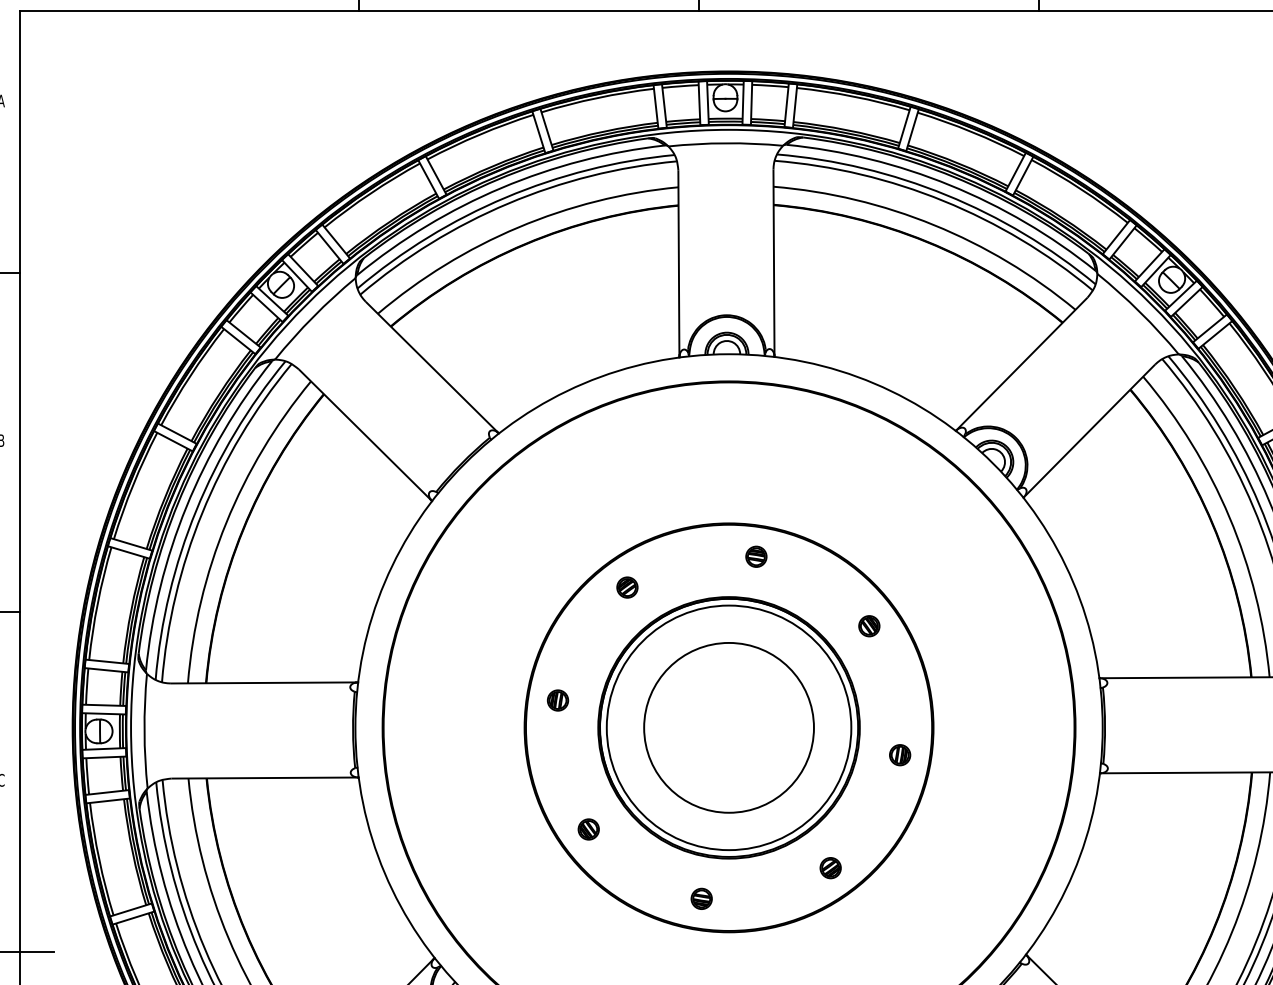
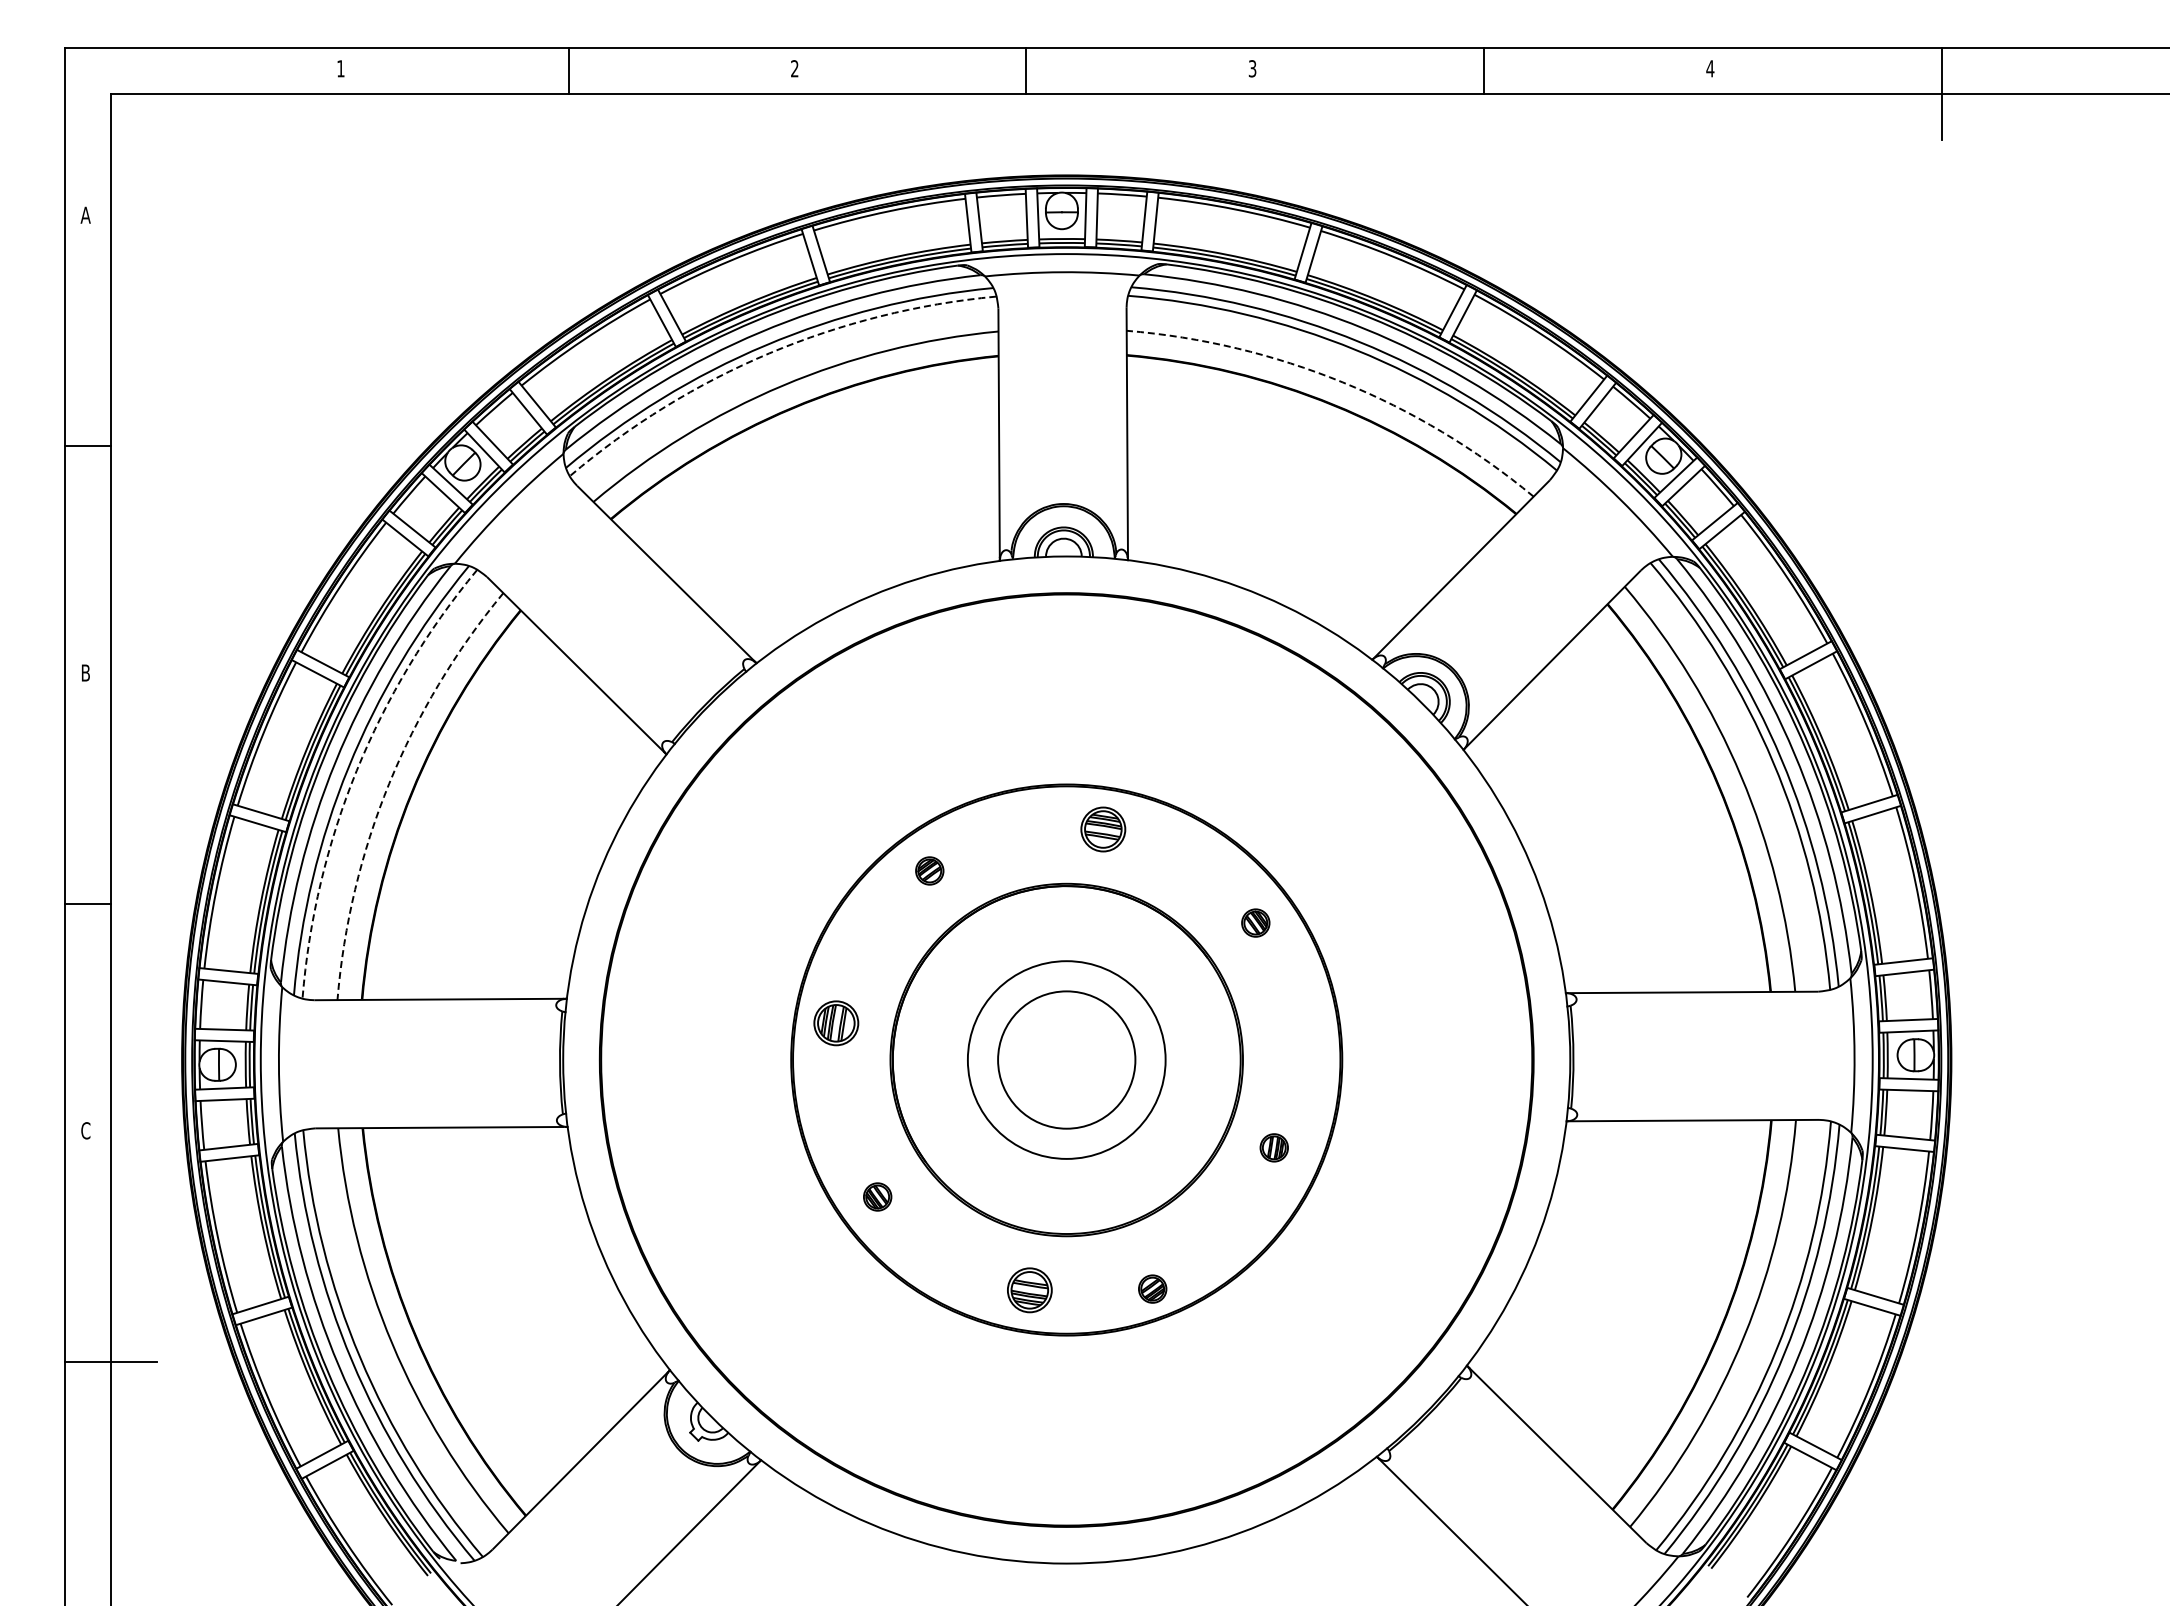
arc: (508, 203) -> (769, 353), solid -> dashed
arc: (933, 225) -> (1342, 382), solid -> dashed
arc: (202, 513) -> (356, 770), solid -> dashed
arc: (226, 522) -> (389, 783), solid -> dashed
part: (756, 556) -> (1103, 829), size x1.6
part: (557, 700) -> (835, 1022), size x1.6
circle: (728, 727) -> (1066, 1059), size x0.6
circle: (728, 727) -> (1066, 1059), size x0.6
part: (899, 754) -> (1273, 1147), moved
part: (830, 867) -> (1152, 1288), moved
part: (701, 898) -> (1029, 1290), size x1.6

